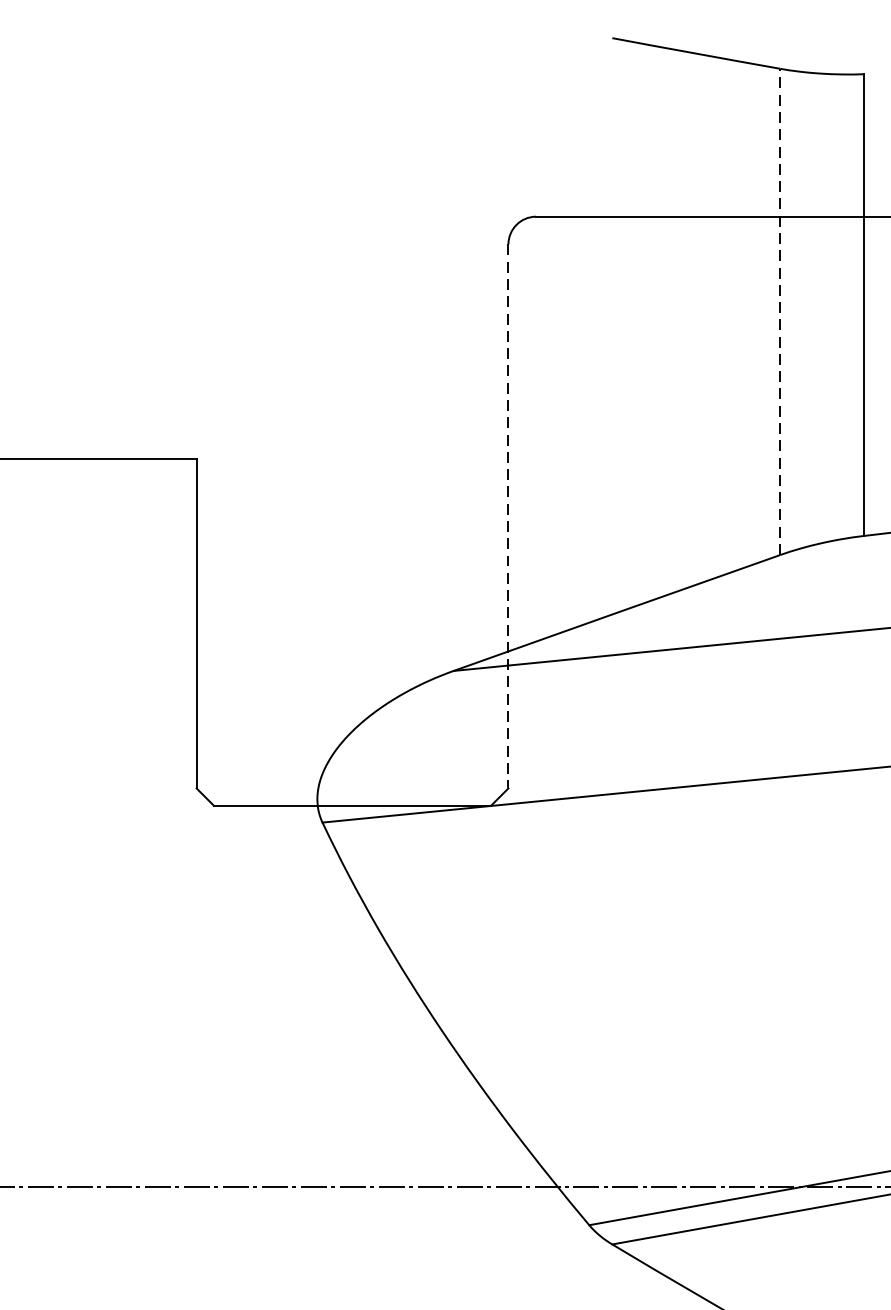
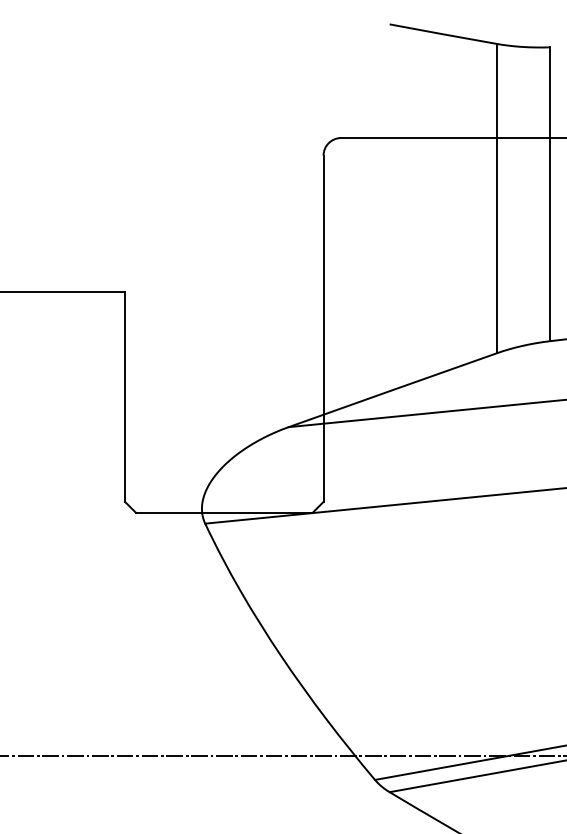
line: (780, 311) -> (496, 198), dashed -> solid
line: (508, 517) -> (323, 329), dashed -> solid

